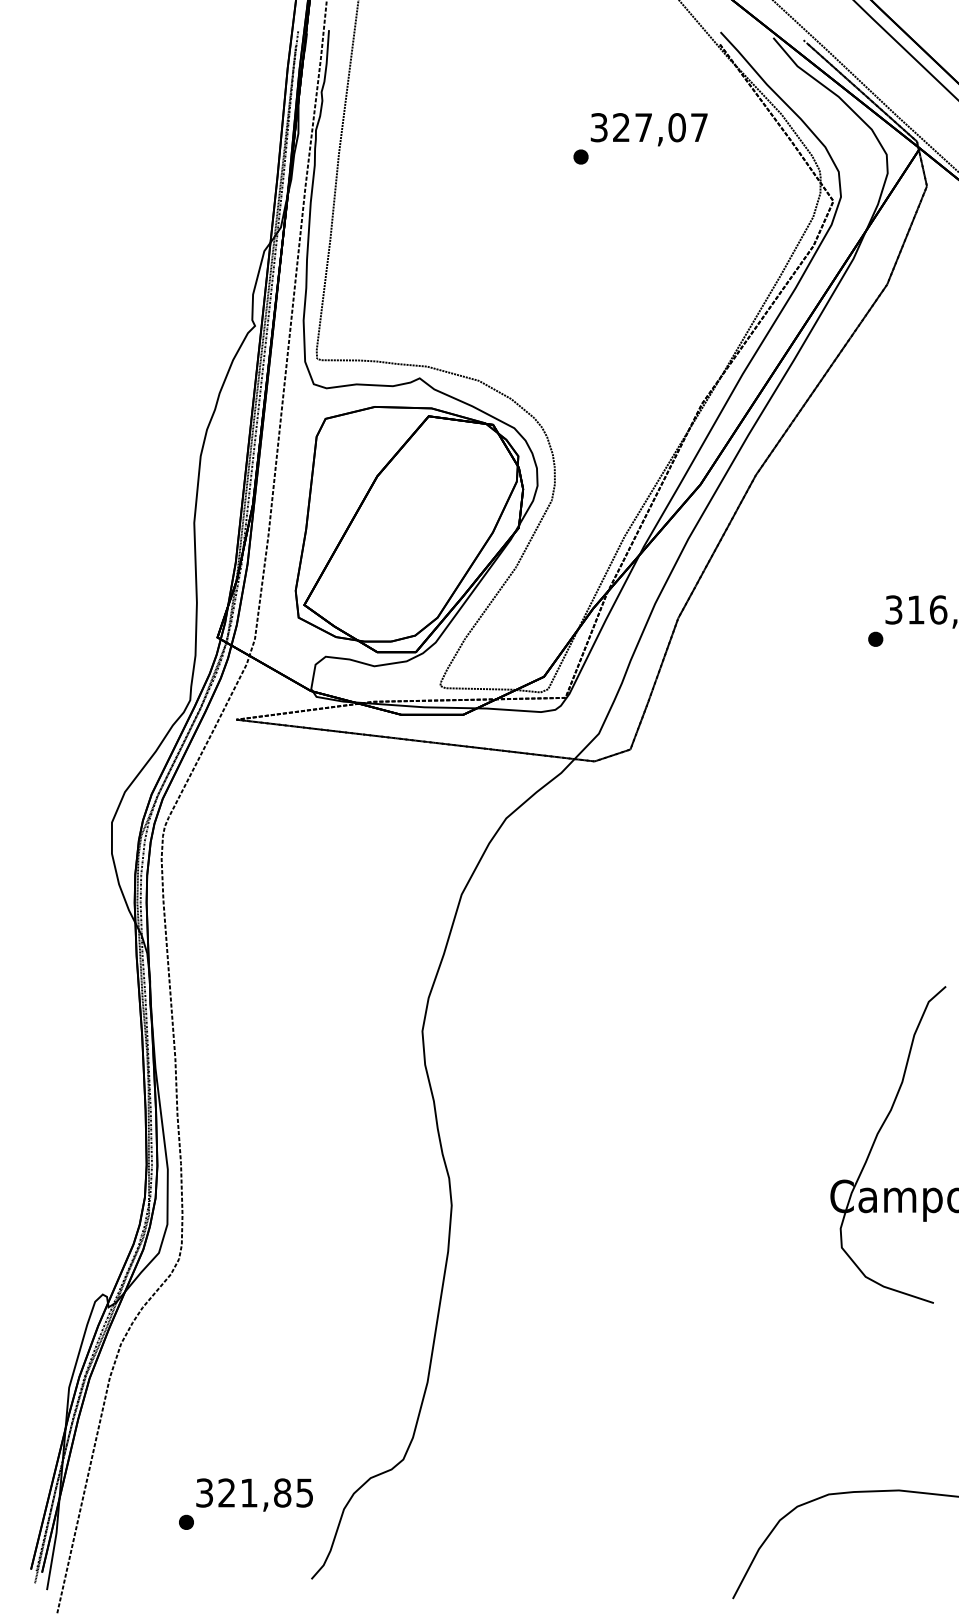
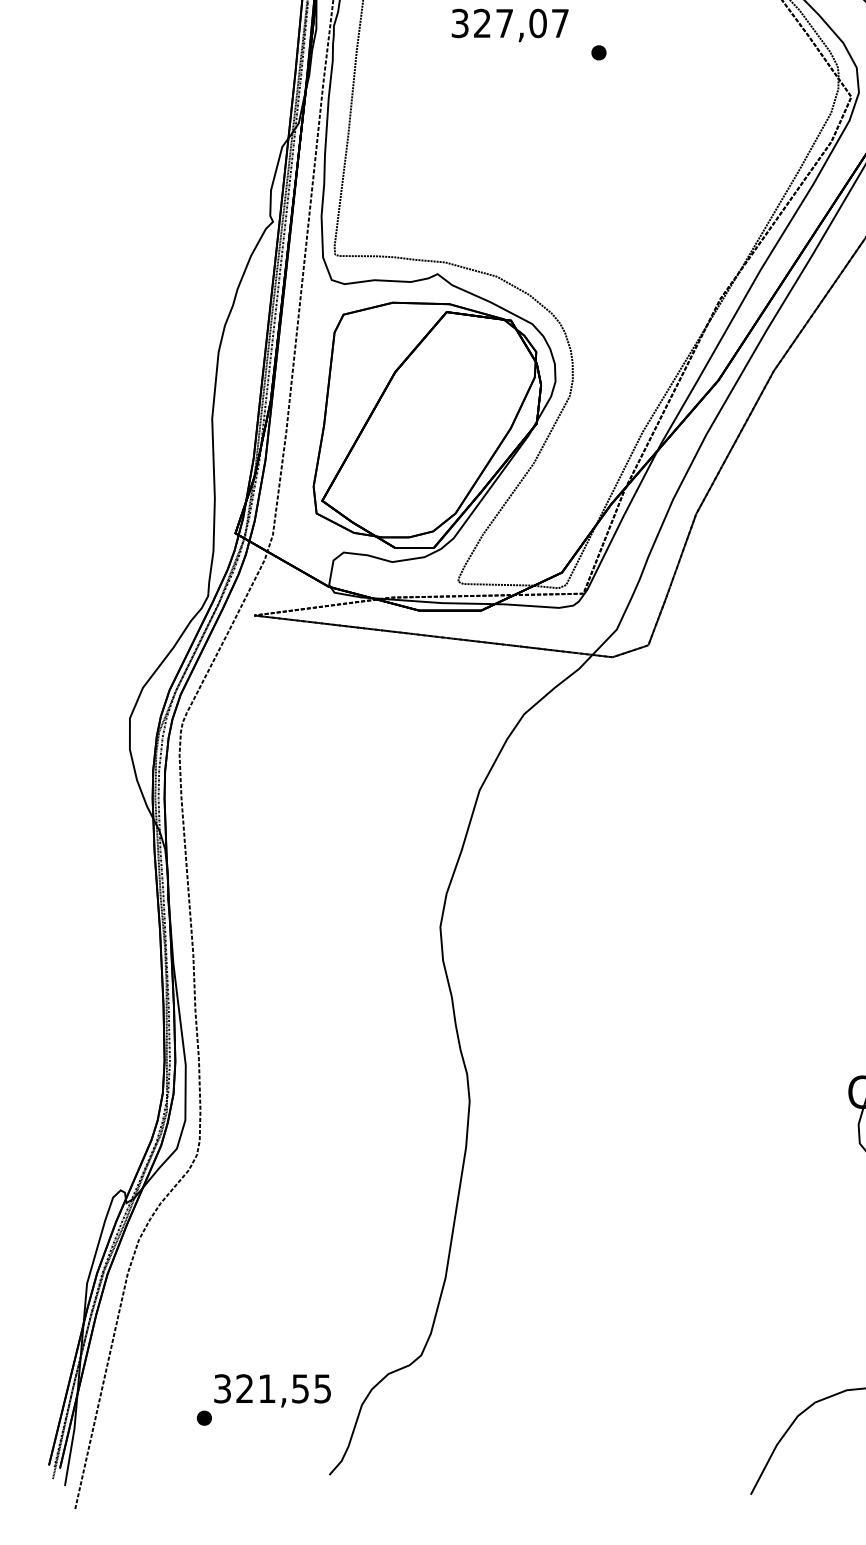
text: (648, 129) -> (509, 25), moved
text: (282, 1492) -> (300, 1388), 321,85 -> 321,55

